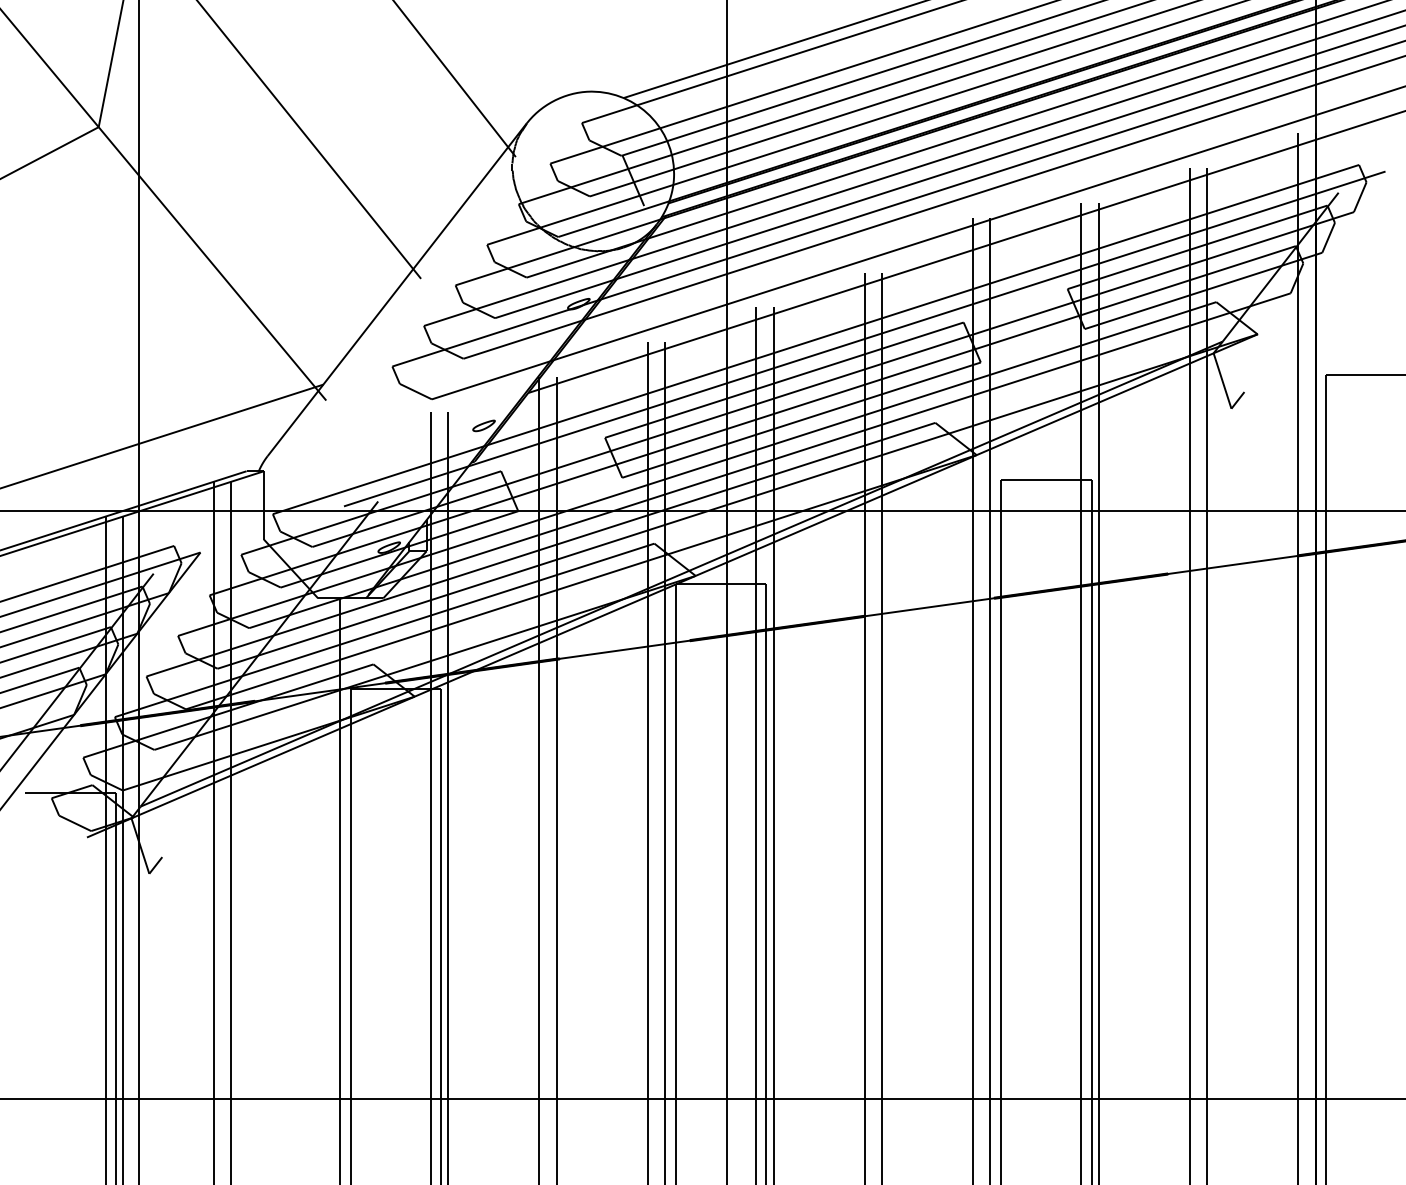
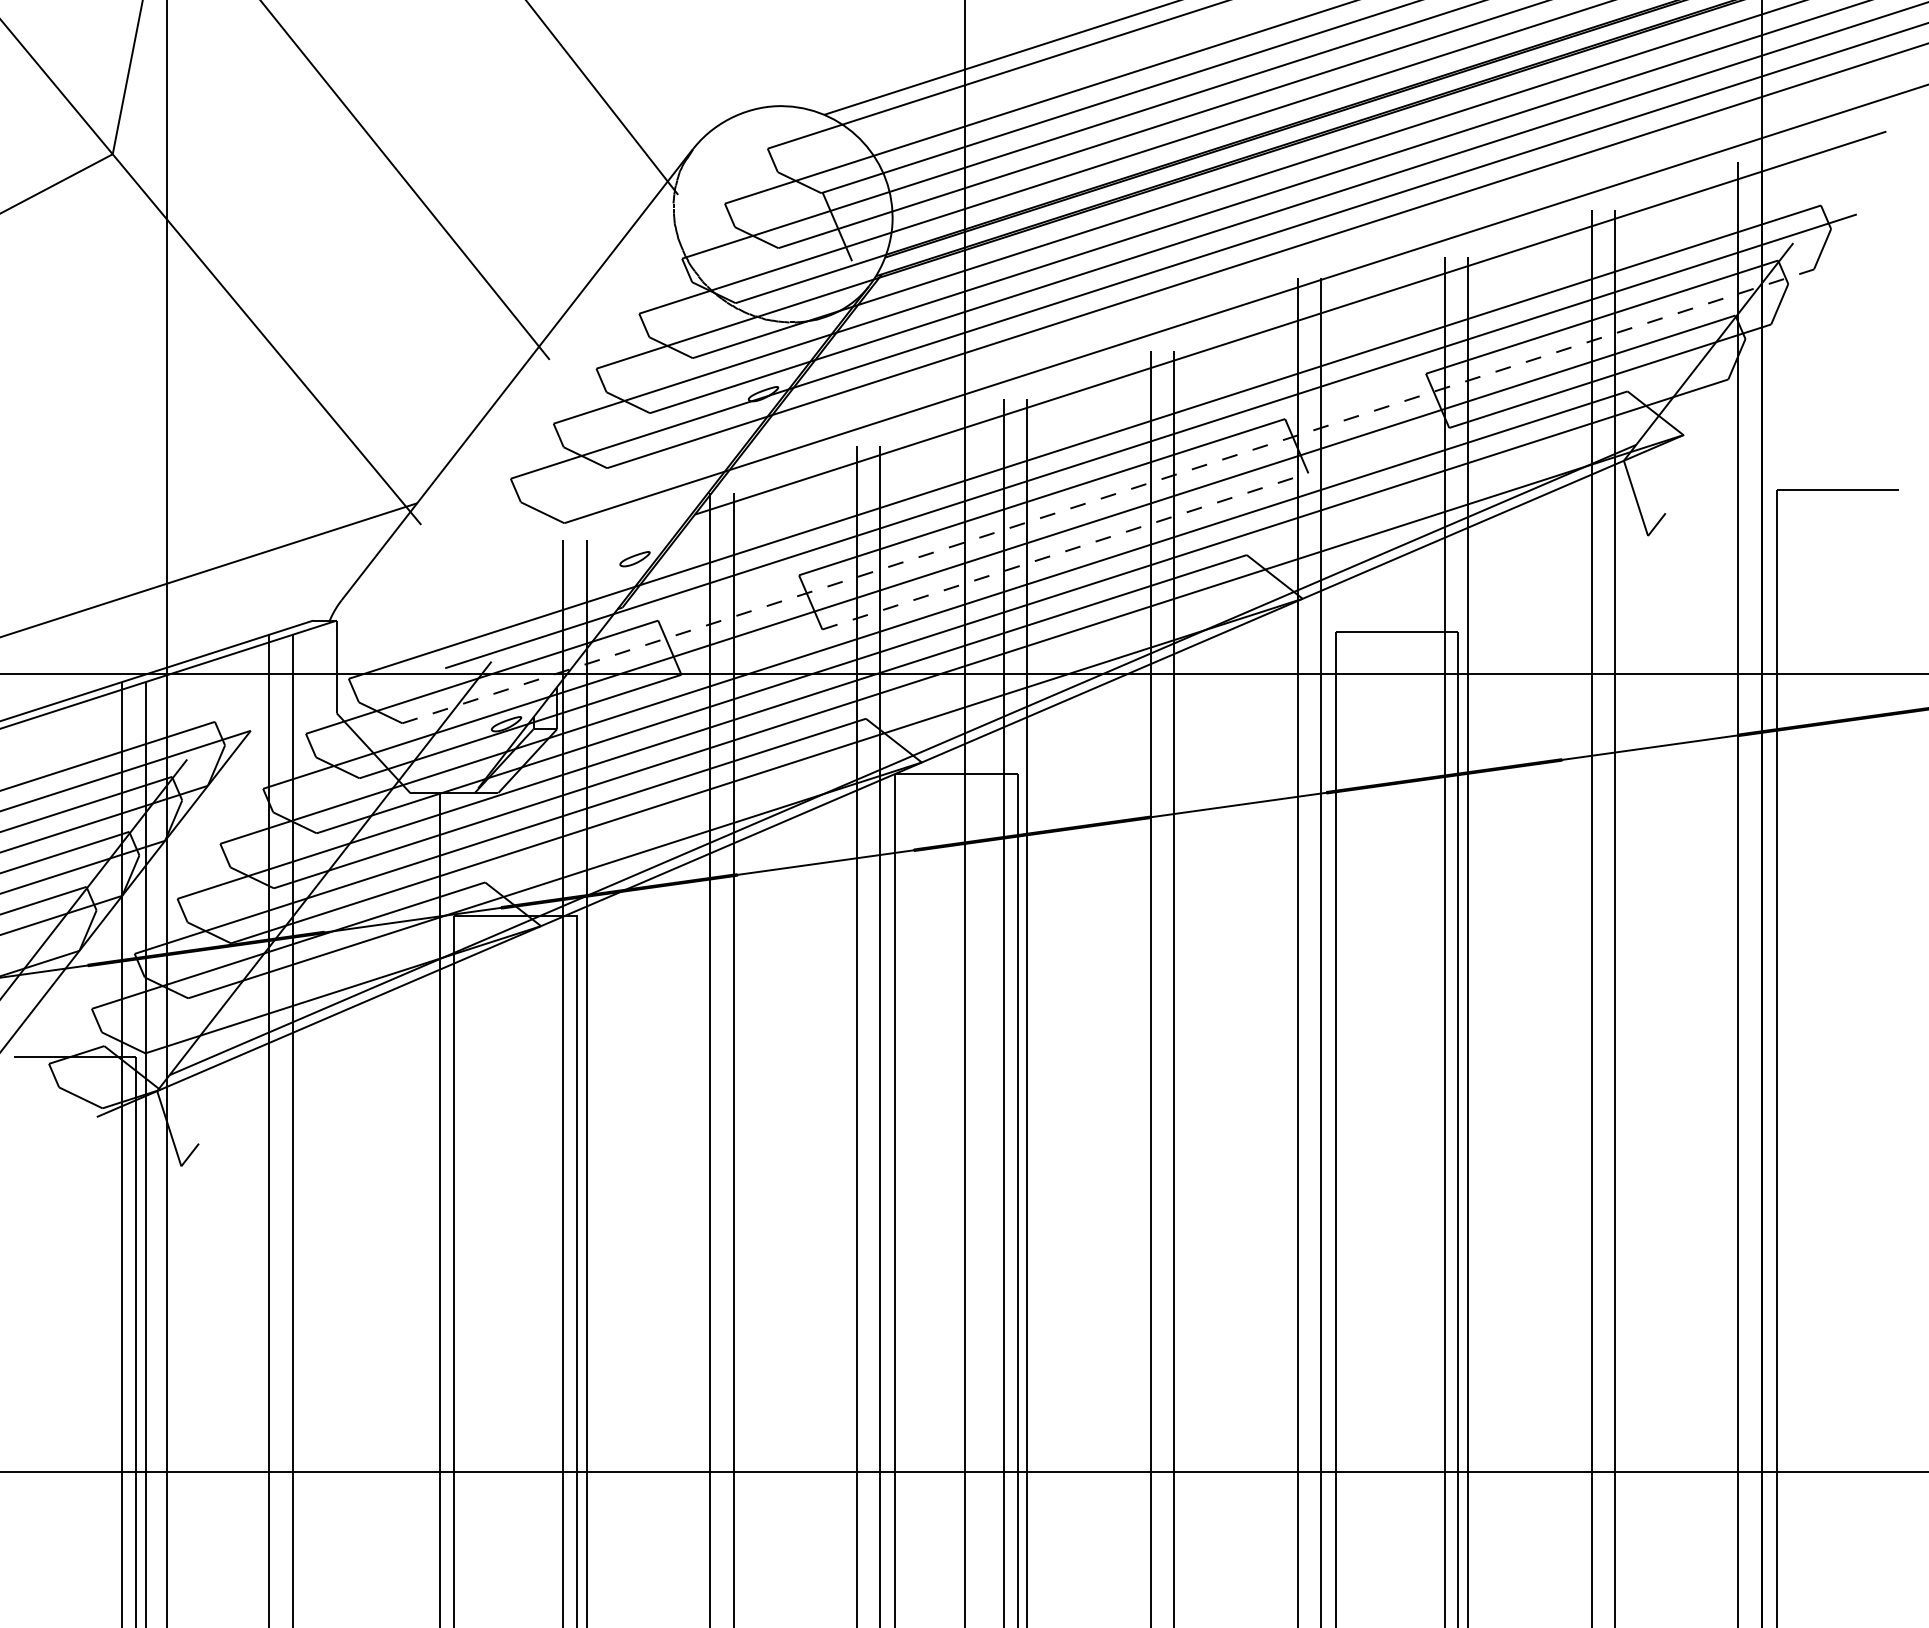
line: (833, 379) -> (1108, 496), solid -> dashed
line: (801, 420) -> (1065, 551), solid -> dashed

